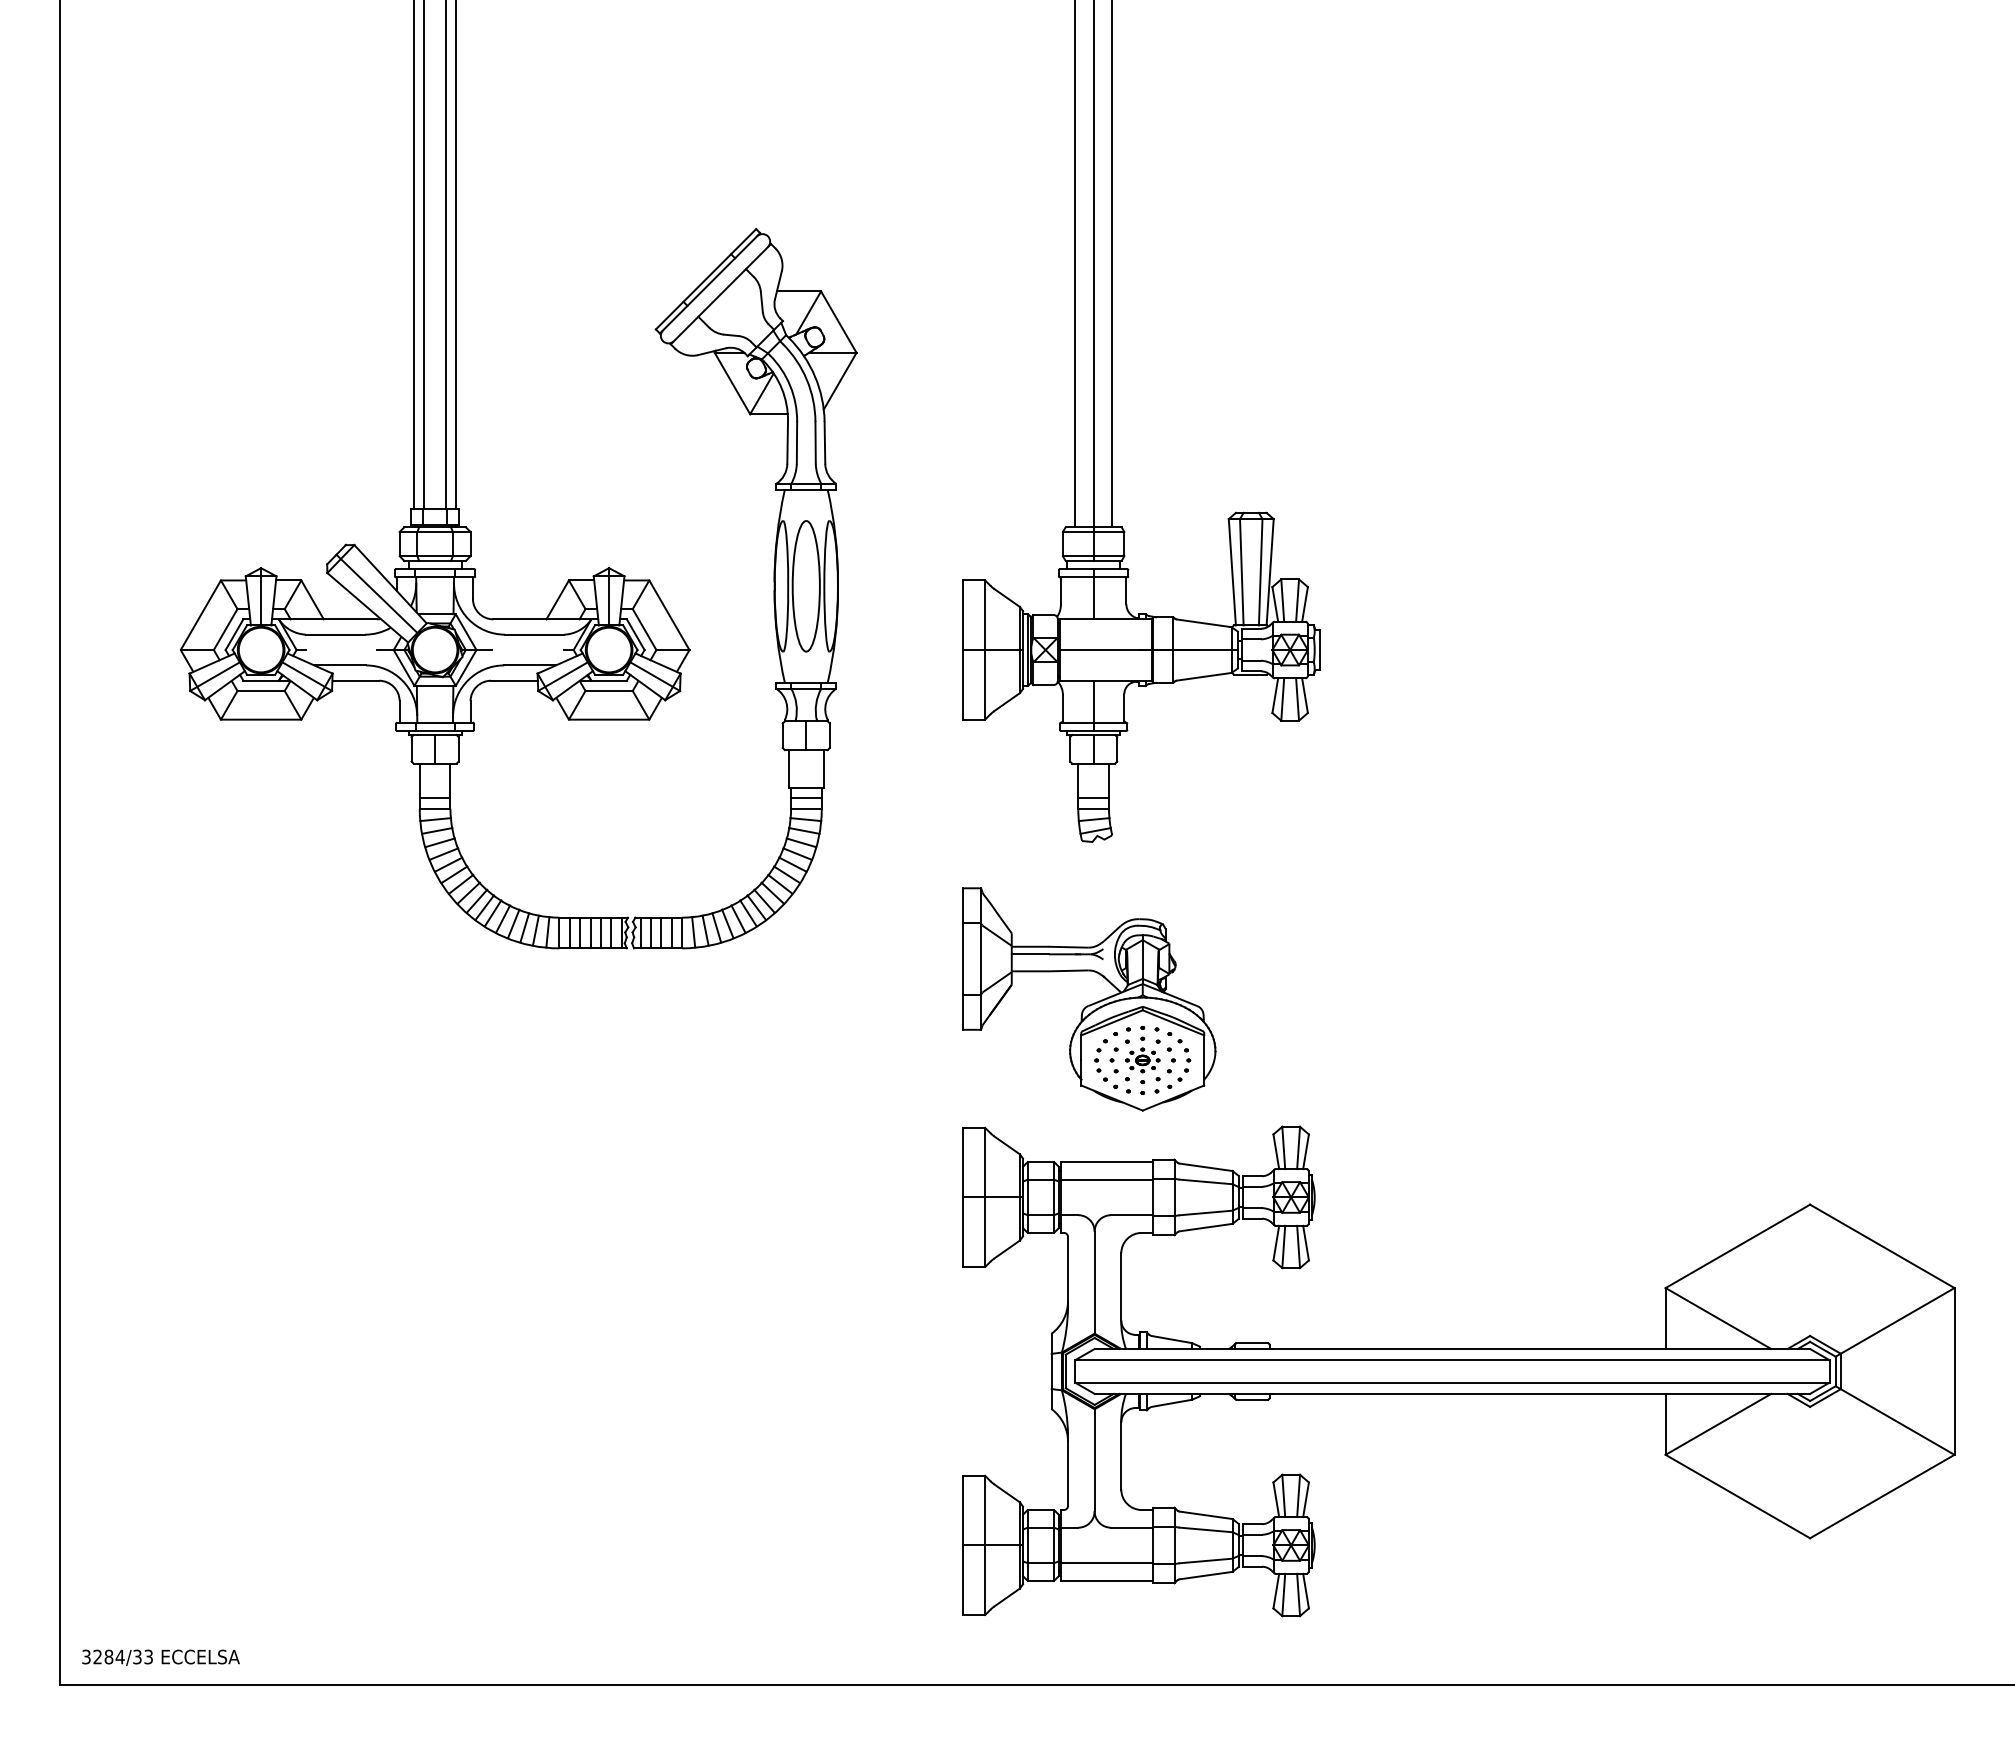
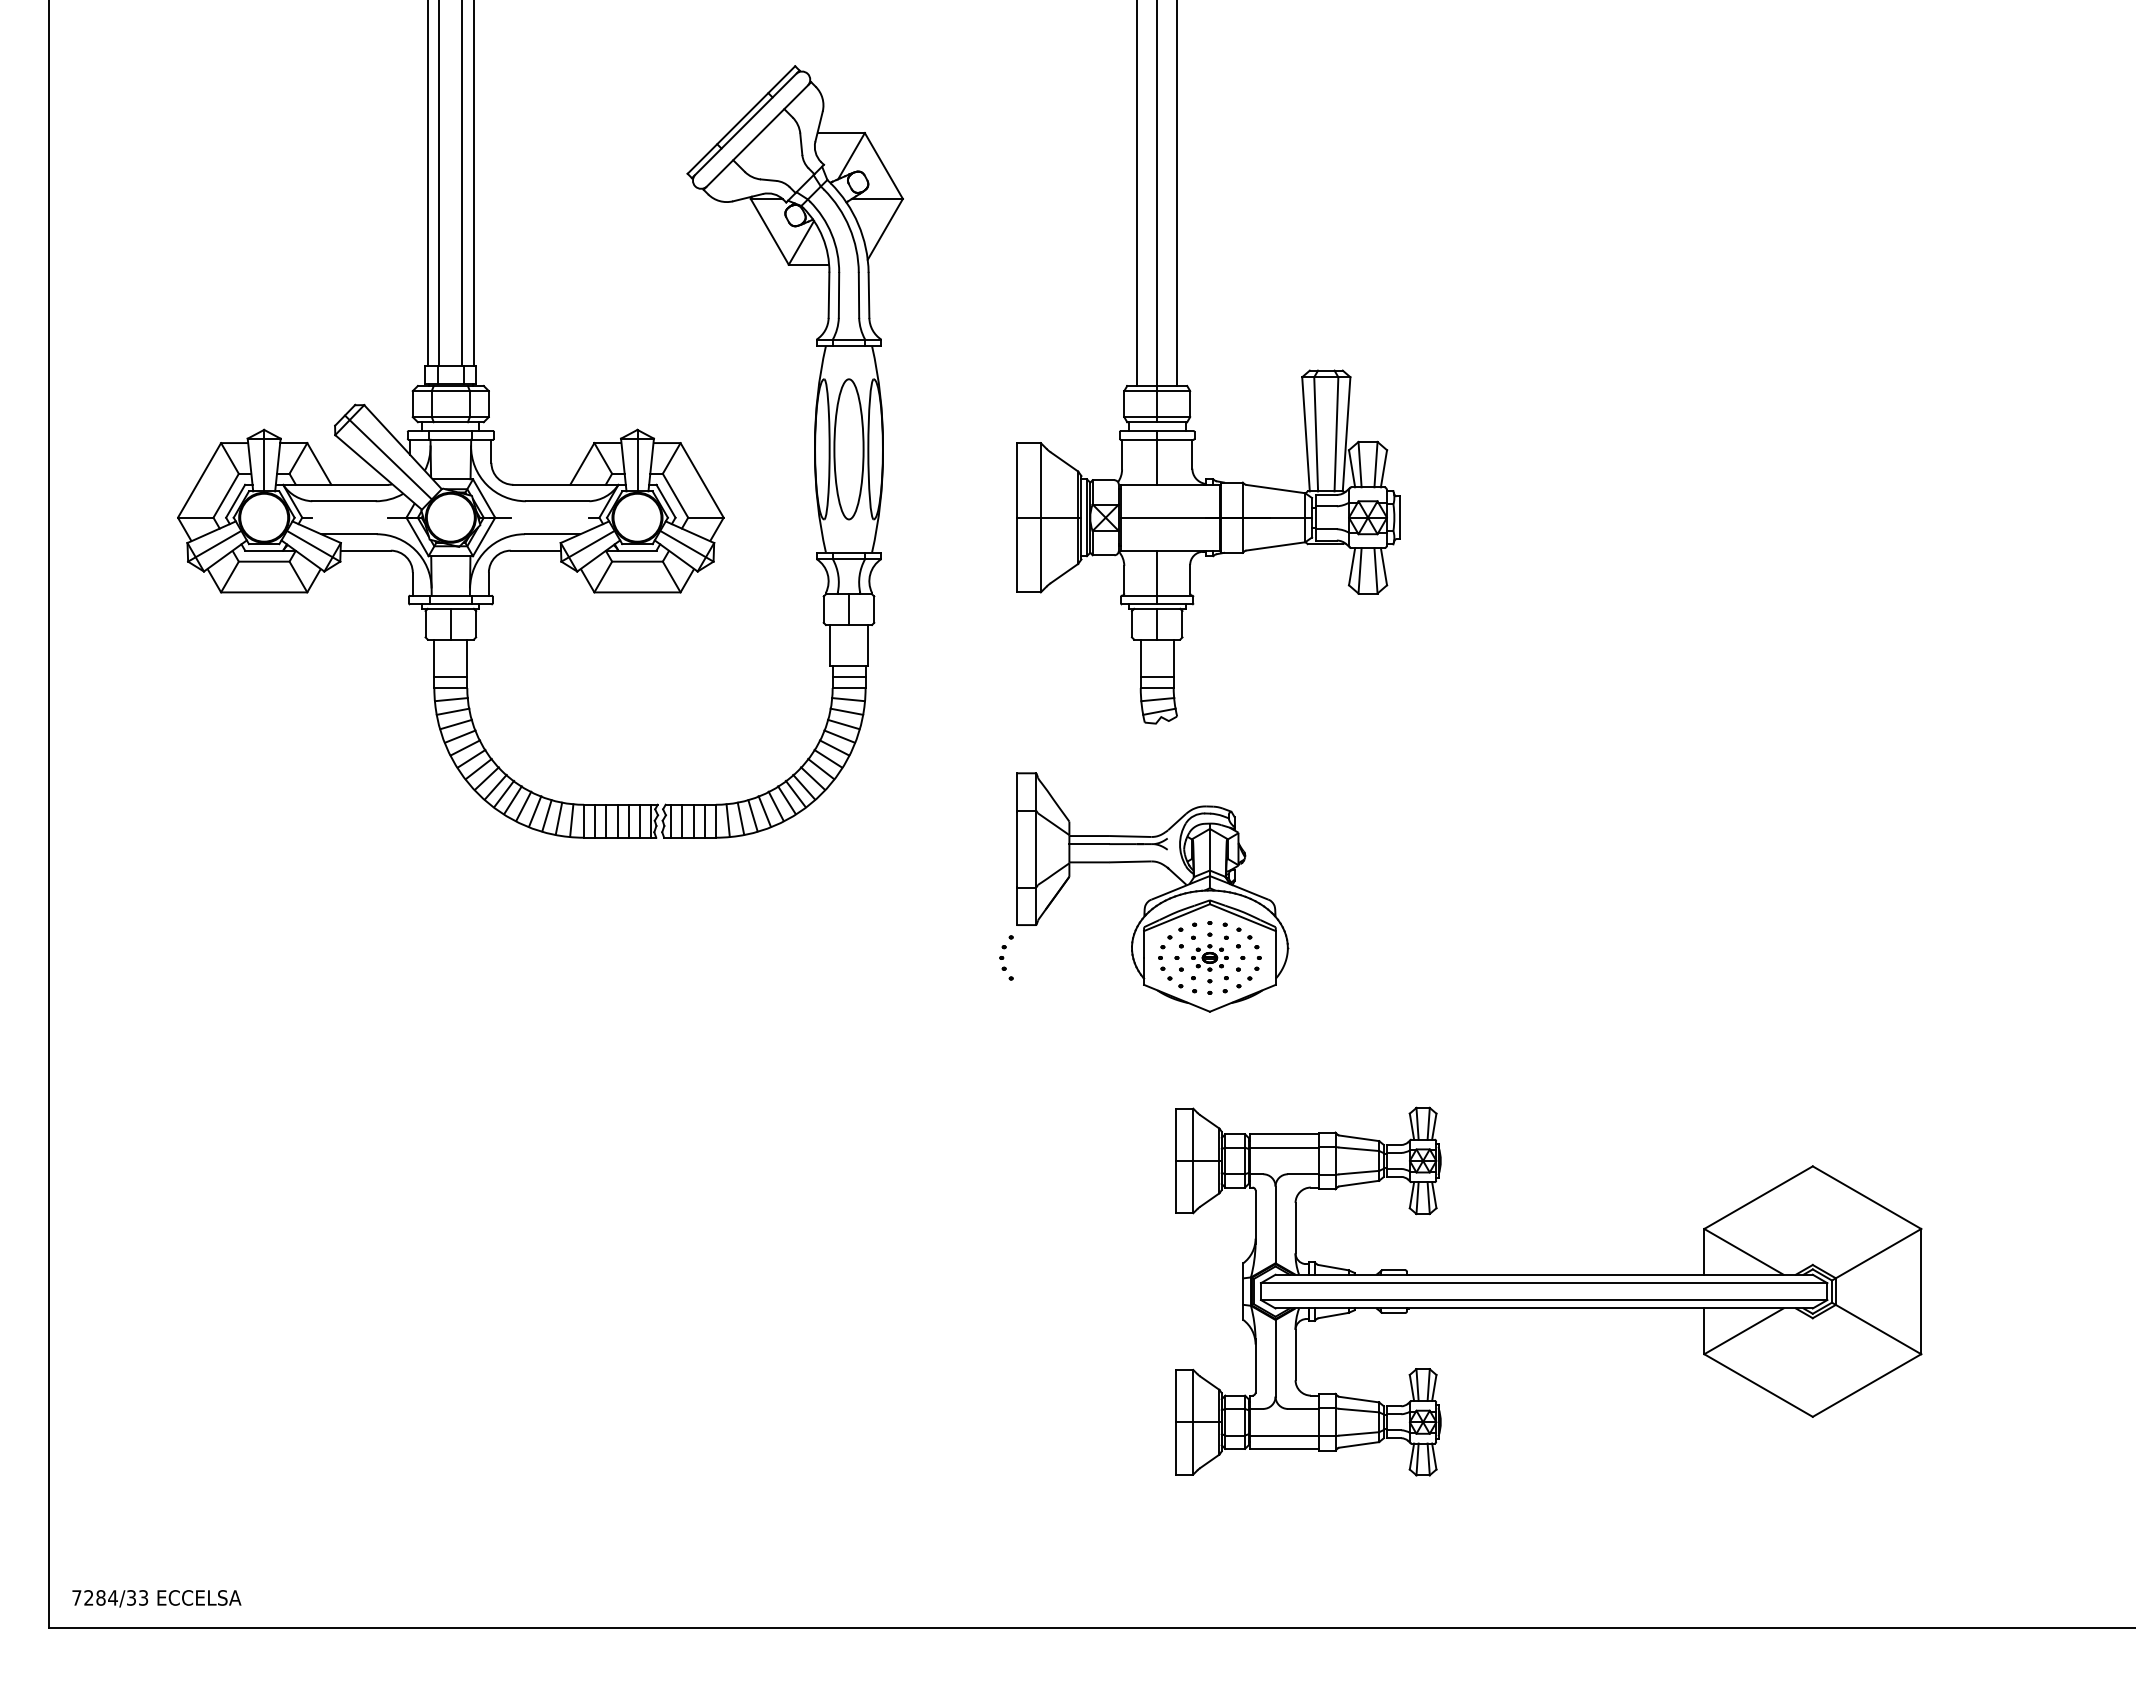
part: (952, 1060) -> (1005, 958), added
part: (1458, 1371) -> (1548, 1291), size x0.7
text: (86, 1656) -> (76, 1597), 3284/33 -> 7284/33

